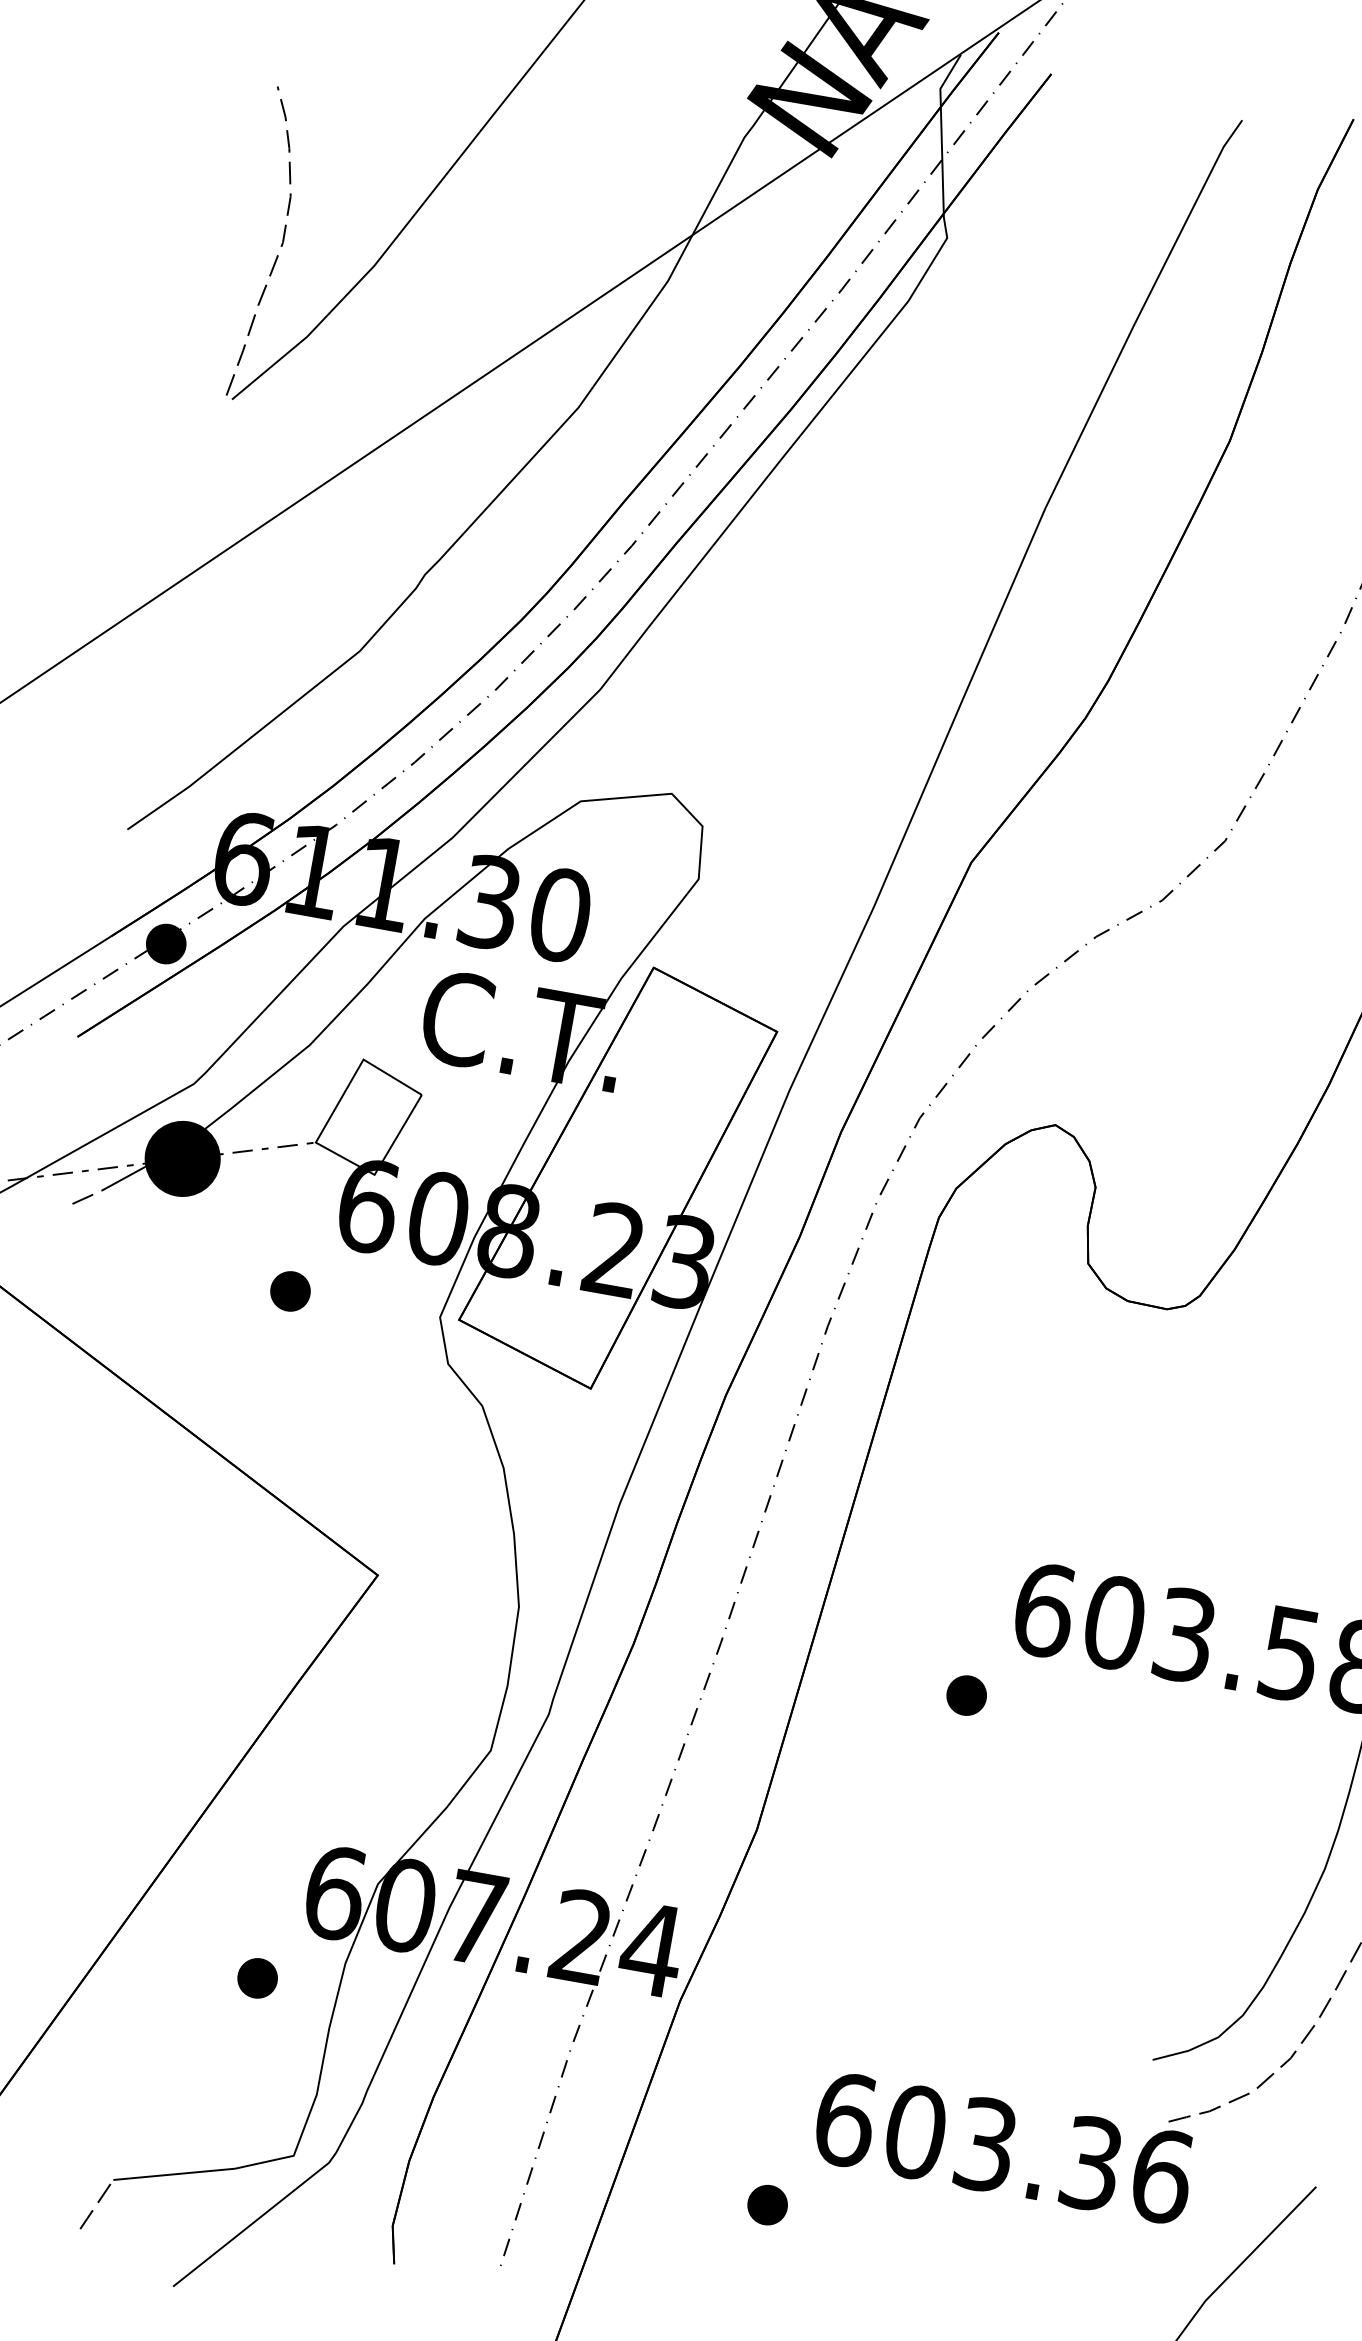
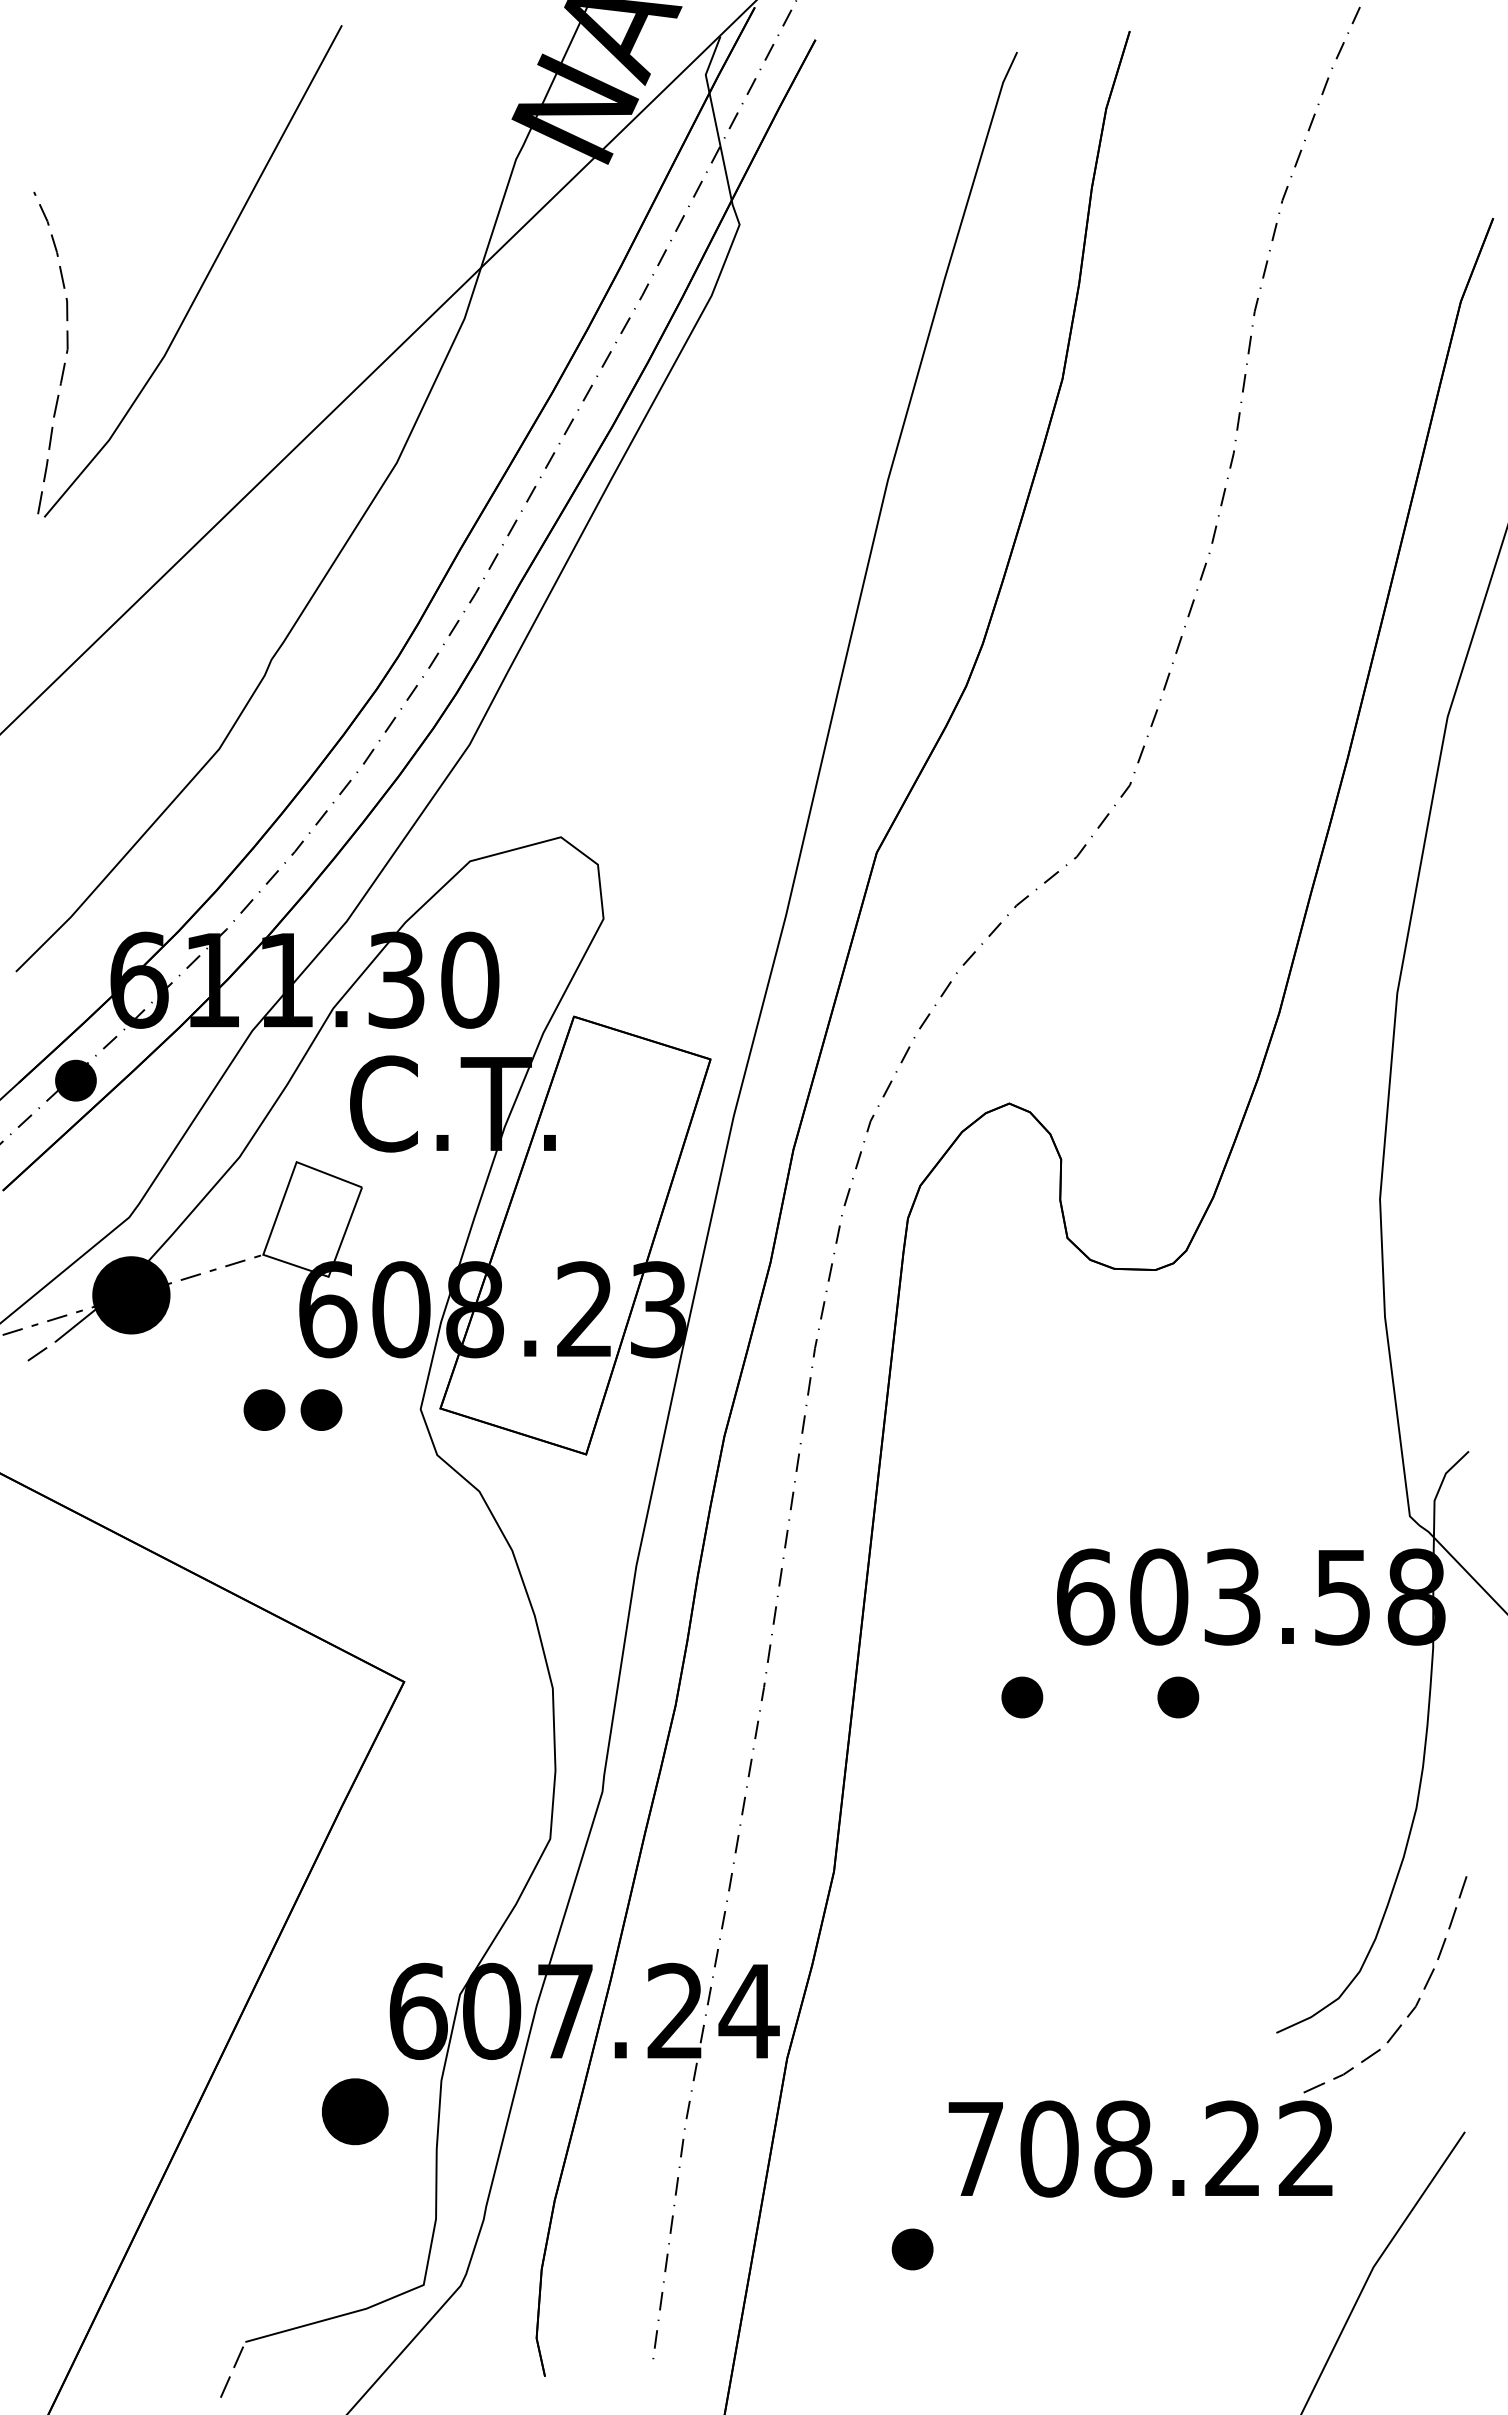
part: (345, 1300) -> (321, 1409), added
part: (1116, 1722) -> (1178, 1697), added
part: (257, 1977) -> (354, 2111), size x1.6
text: (1003, 2147) -> (1141, 2148), 603.36 -> 708.22

